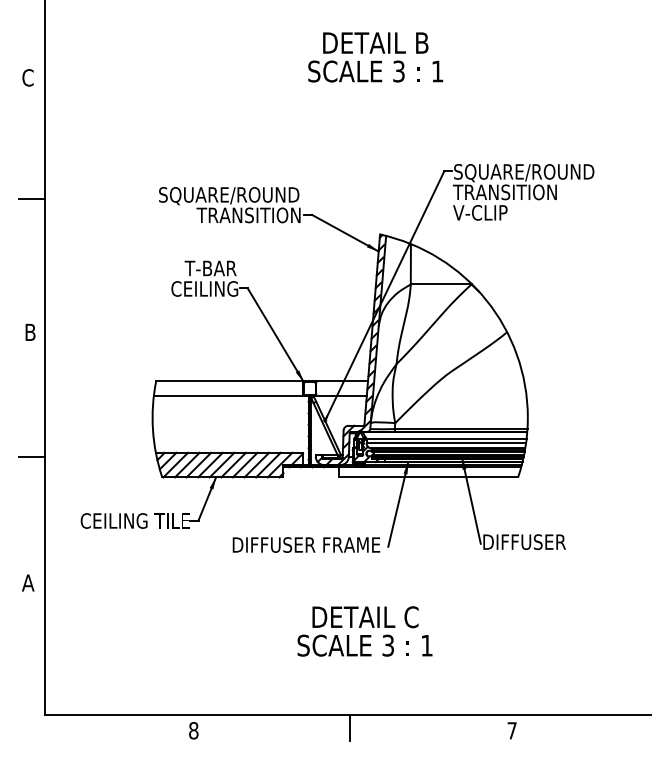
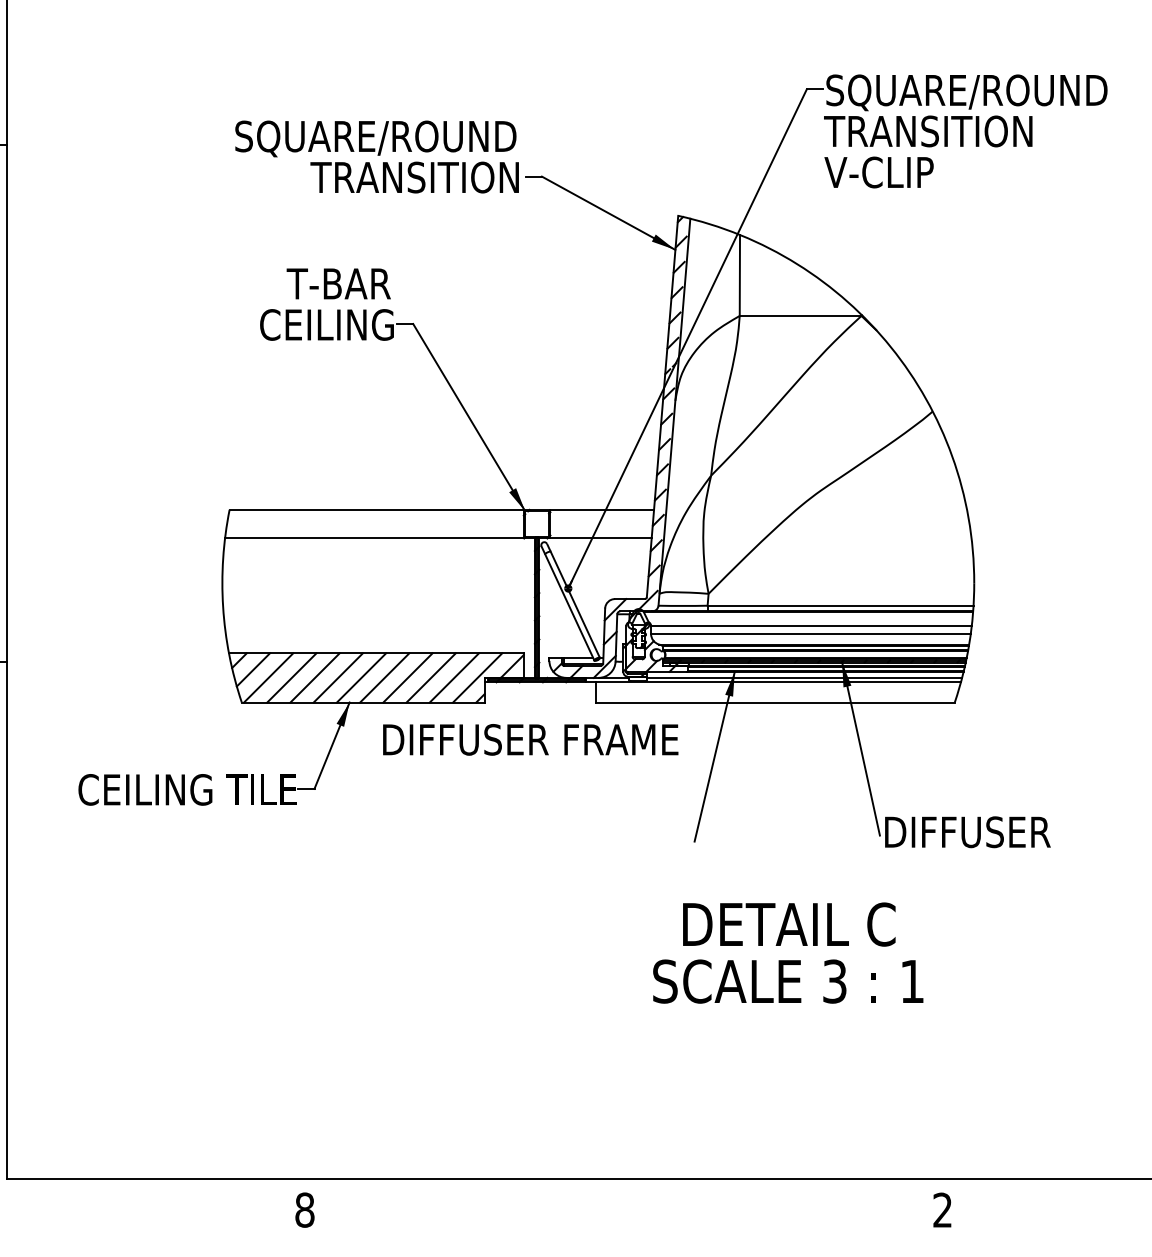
text: (306, 544) -> (530, 738), moved
text: (364, 631) -> (787, 953), moved
line: (349, 728) -> (616, 1205), removed
text: (511, 730) -> (941, 1209), 7 -> 2

